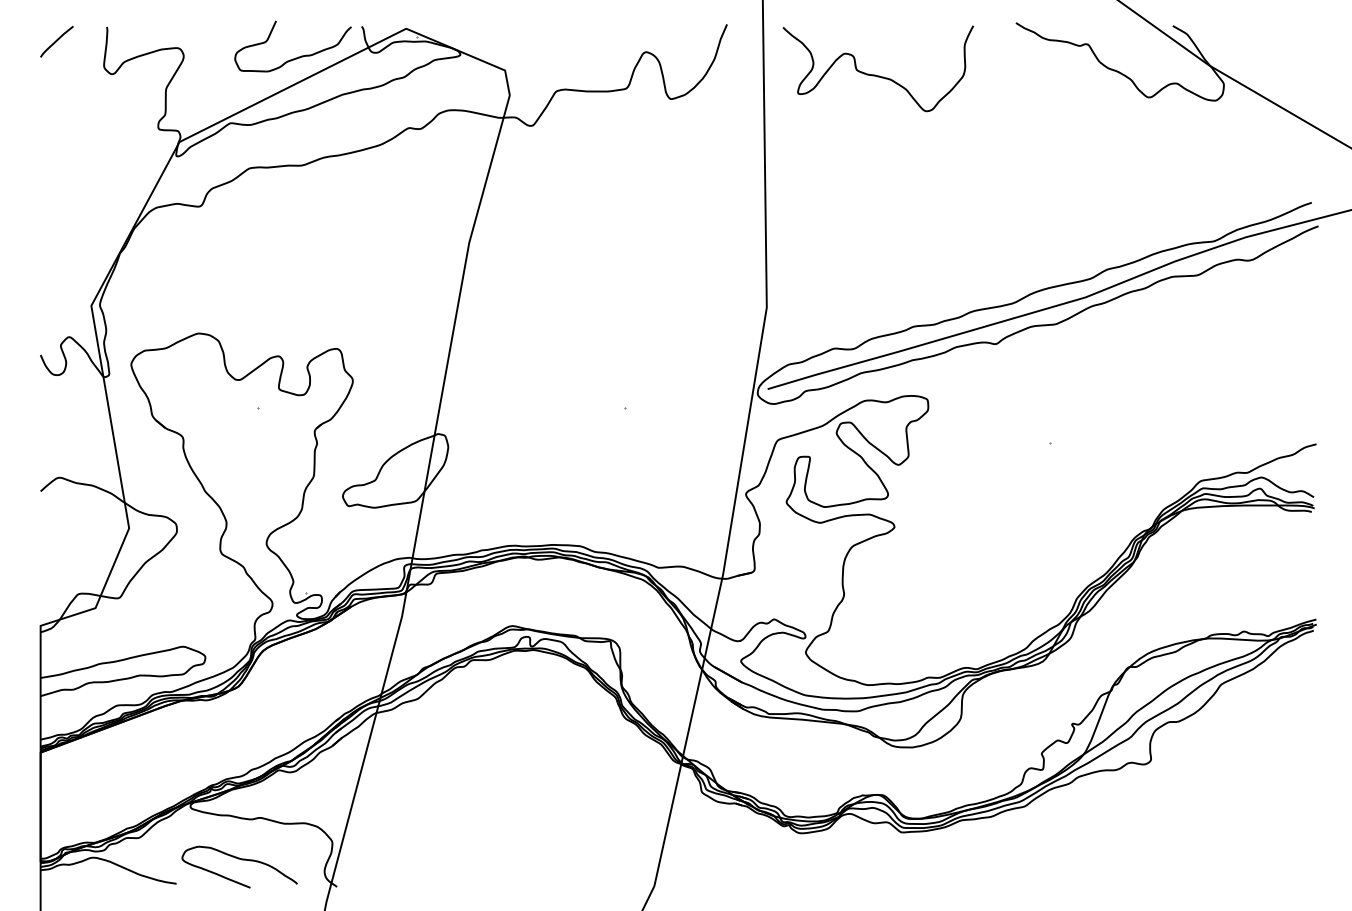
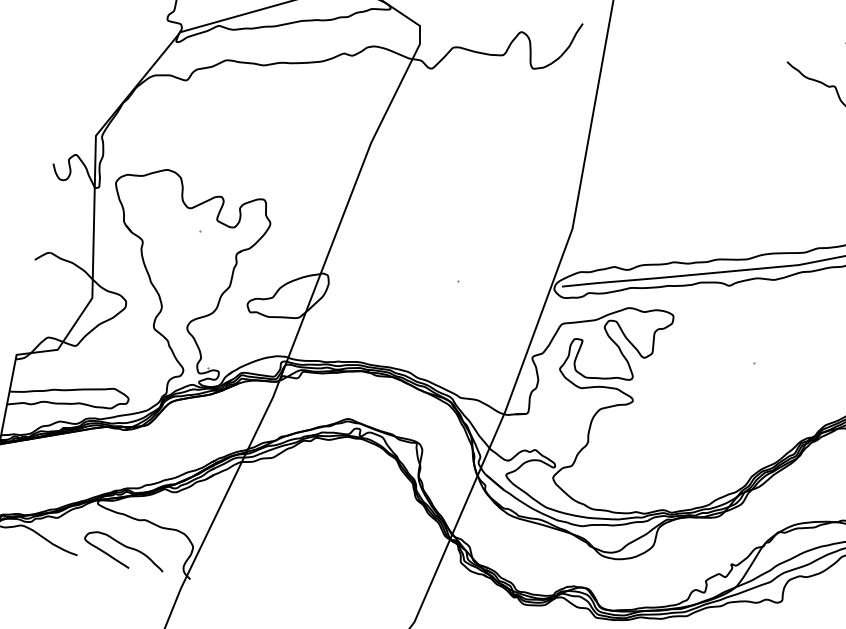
curve: (875, 74) -> (680, 79), removed

